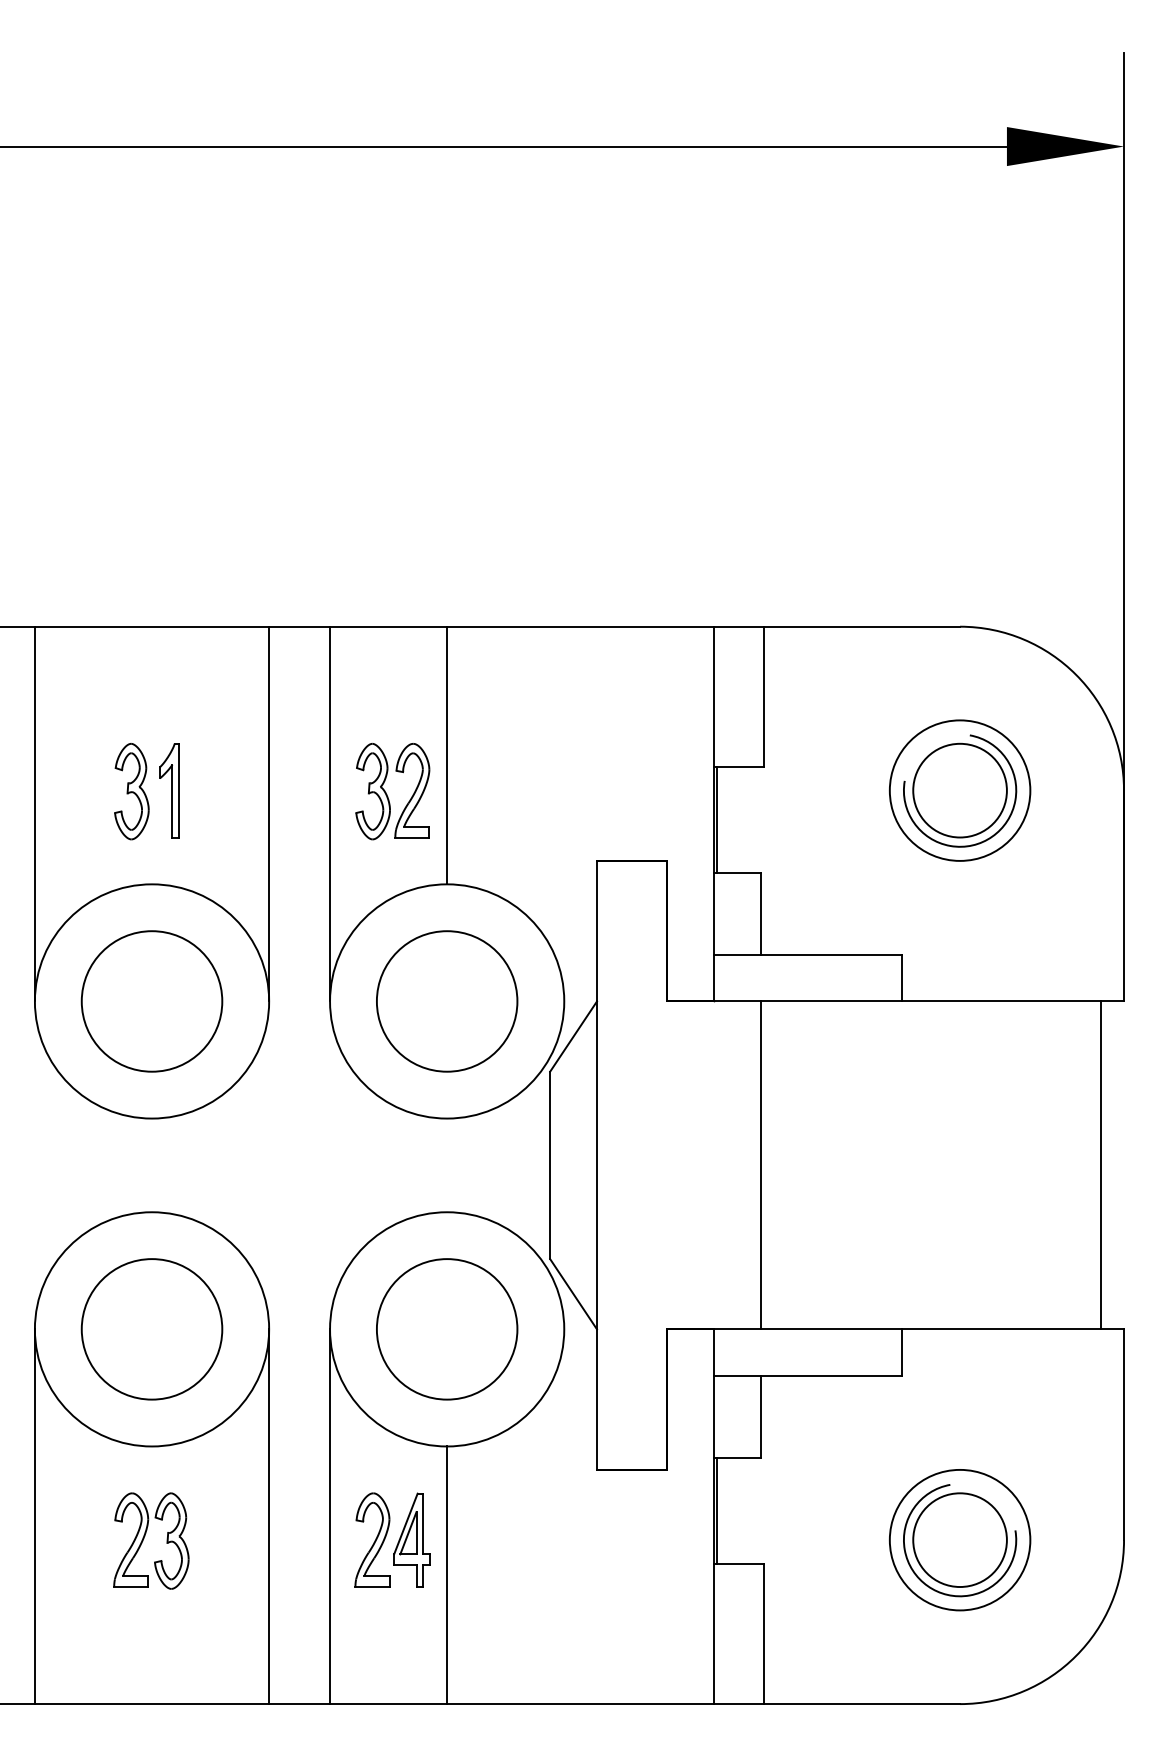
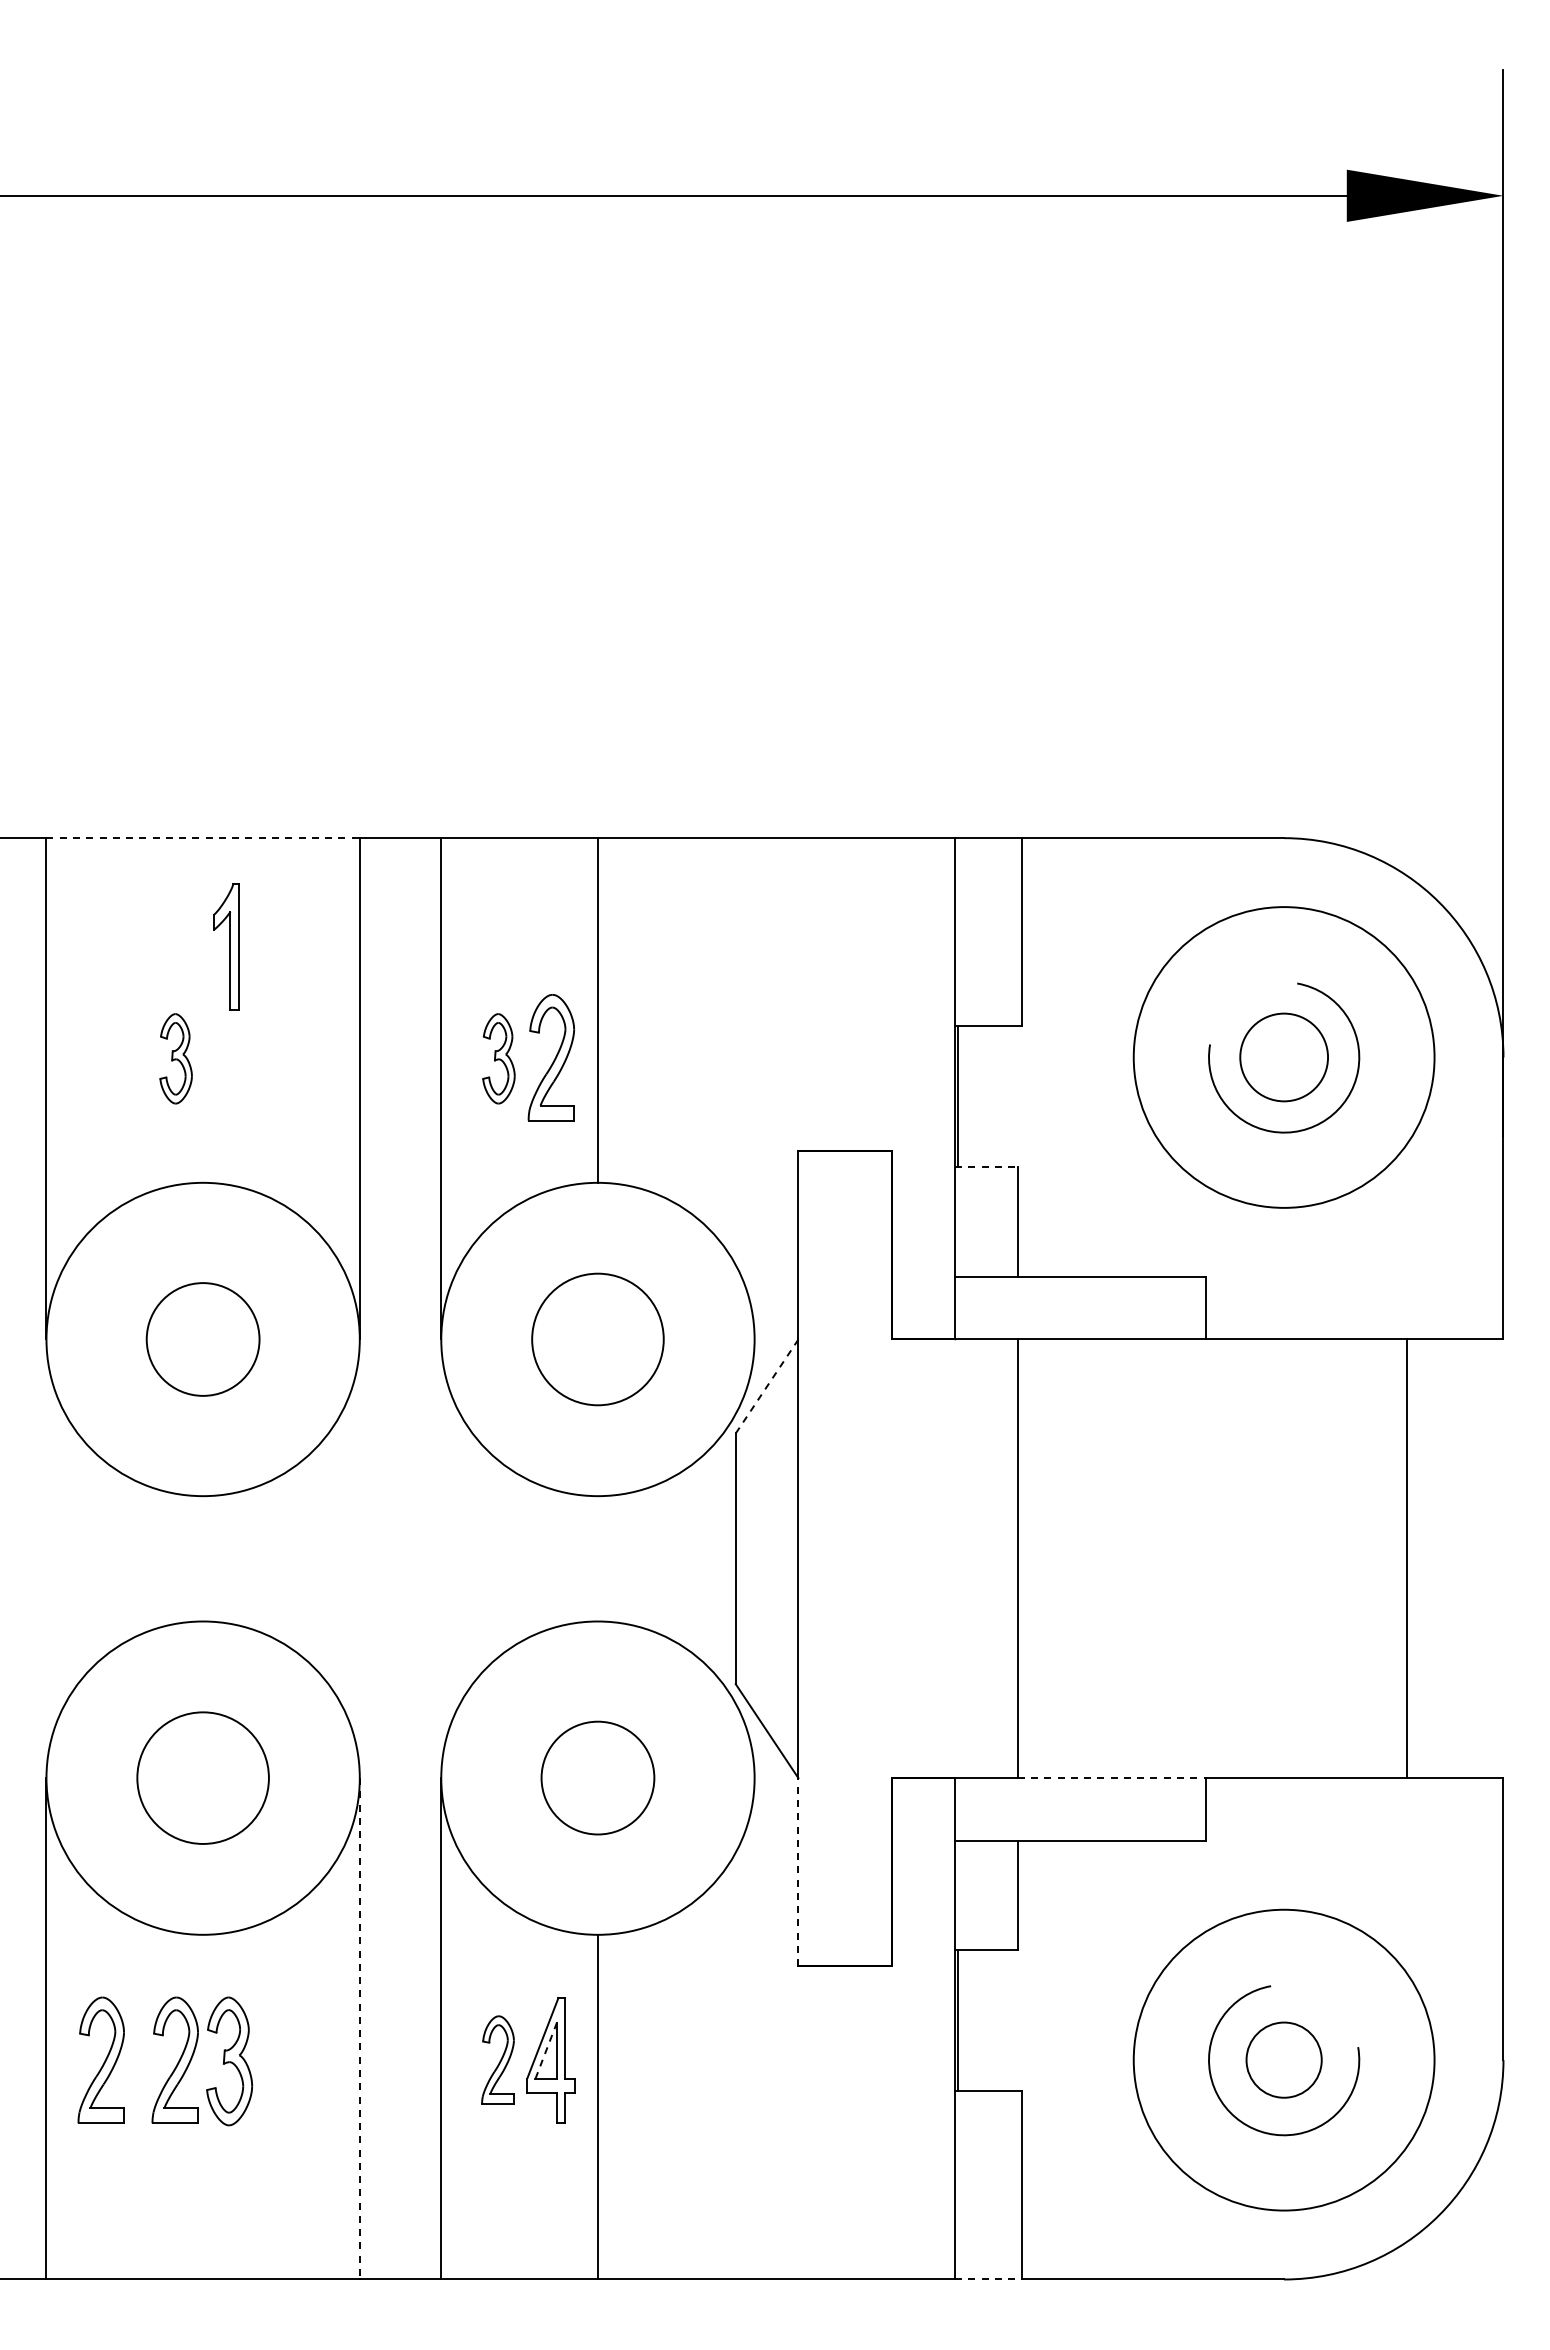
line: (152, 626) -> (203, 838), solid -> dashed
part: (169, 790) -> (226, 946), moved
circle: (959, 790) -> (1283, 1057), size x0.7
circle: (960, 790) -> (1284, 1057), size x1.6
part: (131, 791) -> (175, 1058), size x0.7
part: (372, 791) -> (498, 1058), size x0.7
line: (737, 872) -> (986, 1167), solid -> dashed
circle: (152, 1001) -> (203, 1339), size x0.6
circle: (446, 1001) -> (597, 1339), size x0.7
line: (573, 1036) -> (767, 1386), solid -> dashed
line: (1100, 1165) -> (1407, 1558), moved
circle: (446, 1328) -> (597, 1777), size x0.6
circle: (152, 1329) -> (203, 1778), size x0.7
line: (831, 1329) -> (1112, 1778), solid -> dashed
line: (597, 1399) -> (798, 1871), solid -> dashed
line: (268, 1516) -> (359, 2028), solid -> dashed
line: (407, 1533) -> (545, 2051), solid -> dashed
part: (75, 1539) -> (100, 2059), added
part: (372, 1539) -> (497, 2059), size x0.7
circle: (959, 1539) -> (1283, 2059), size x0.6
circle: (960, 1540) -> (1284, 2060), size x1.6
line: (739, 1704) -> (989, 2279), solid -> dashed

